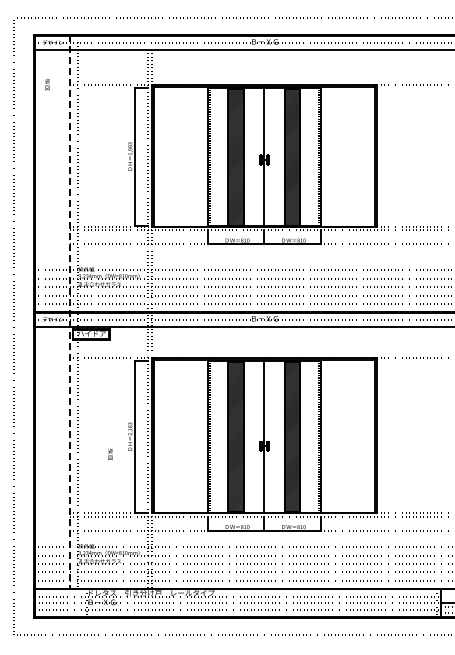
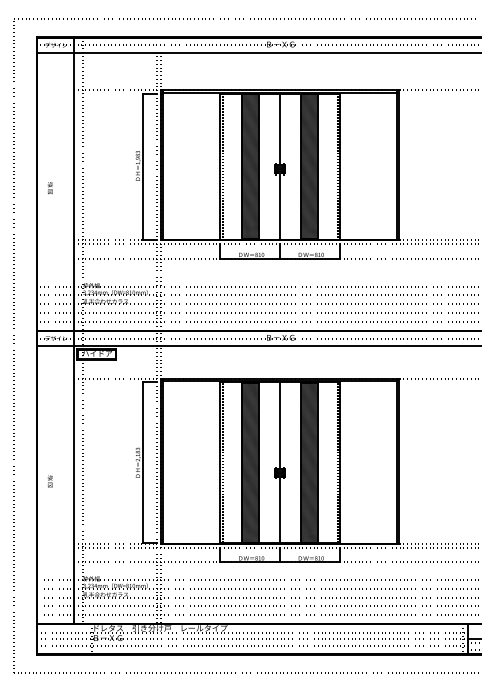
text: (47, 84) -> (50, 188), moved
line: (69, 312) -> (73, 331), dashed -> solid
text: (110, 453) -> (50, 480), moved

